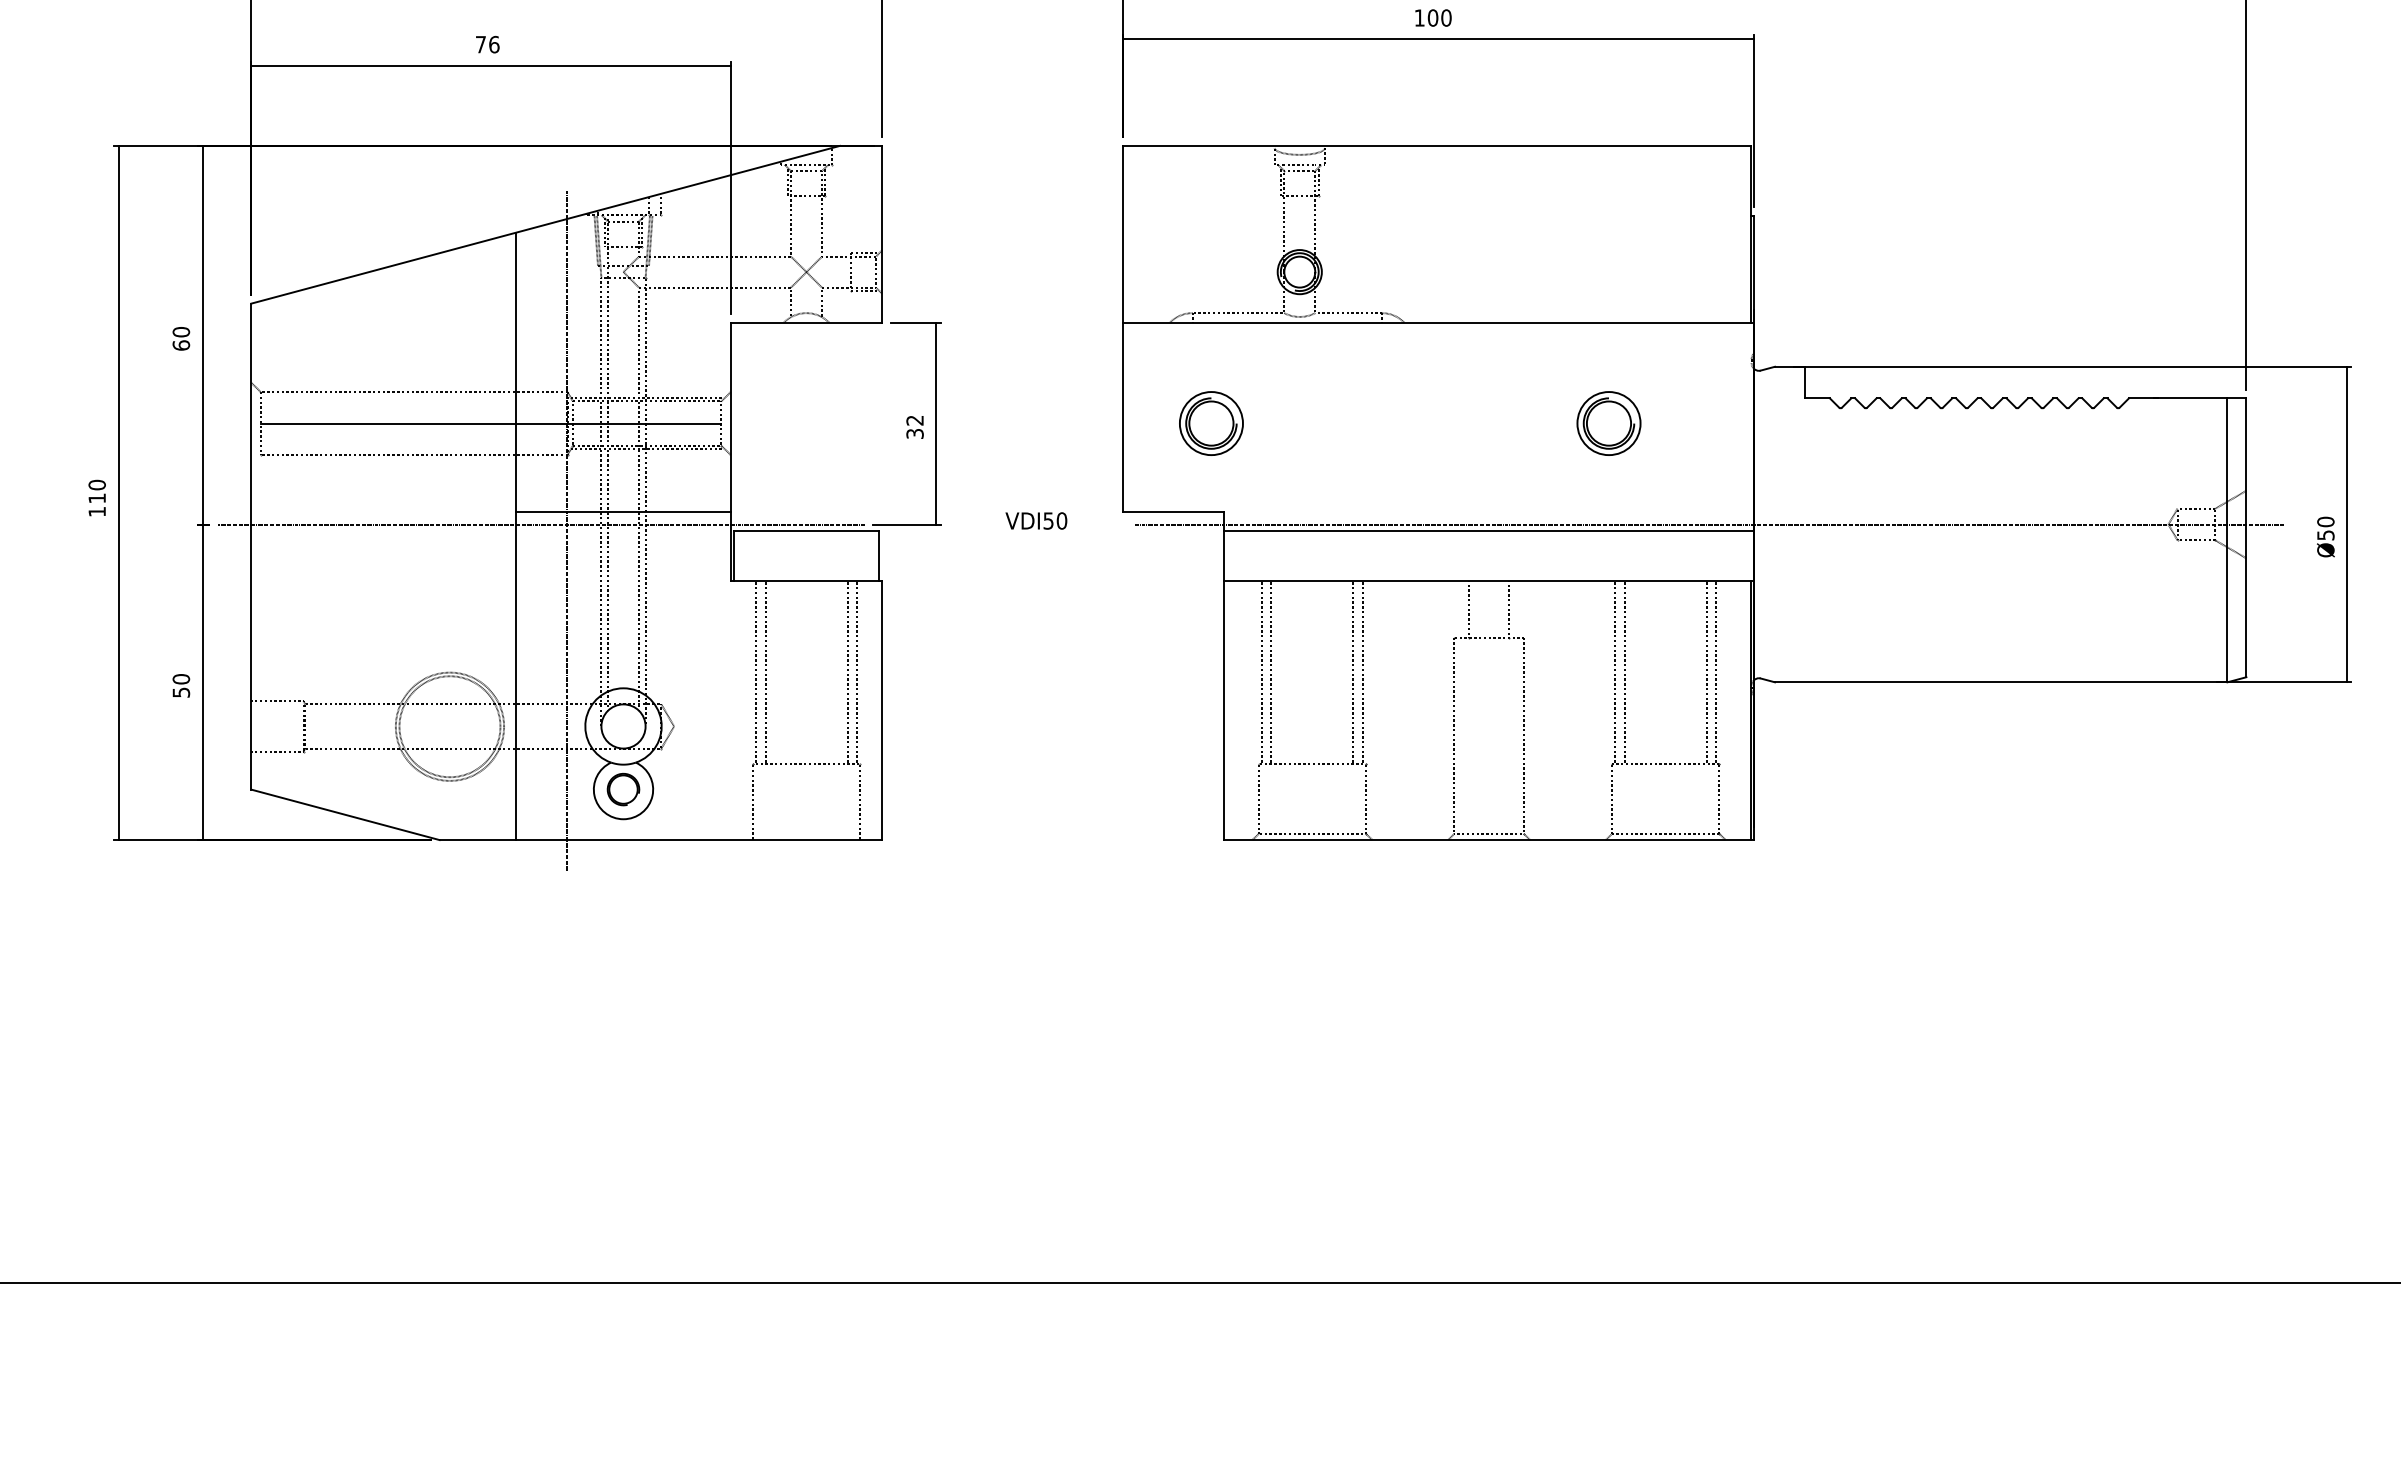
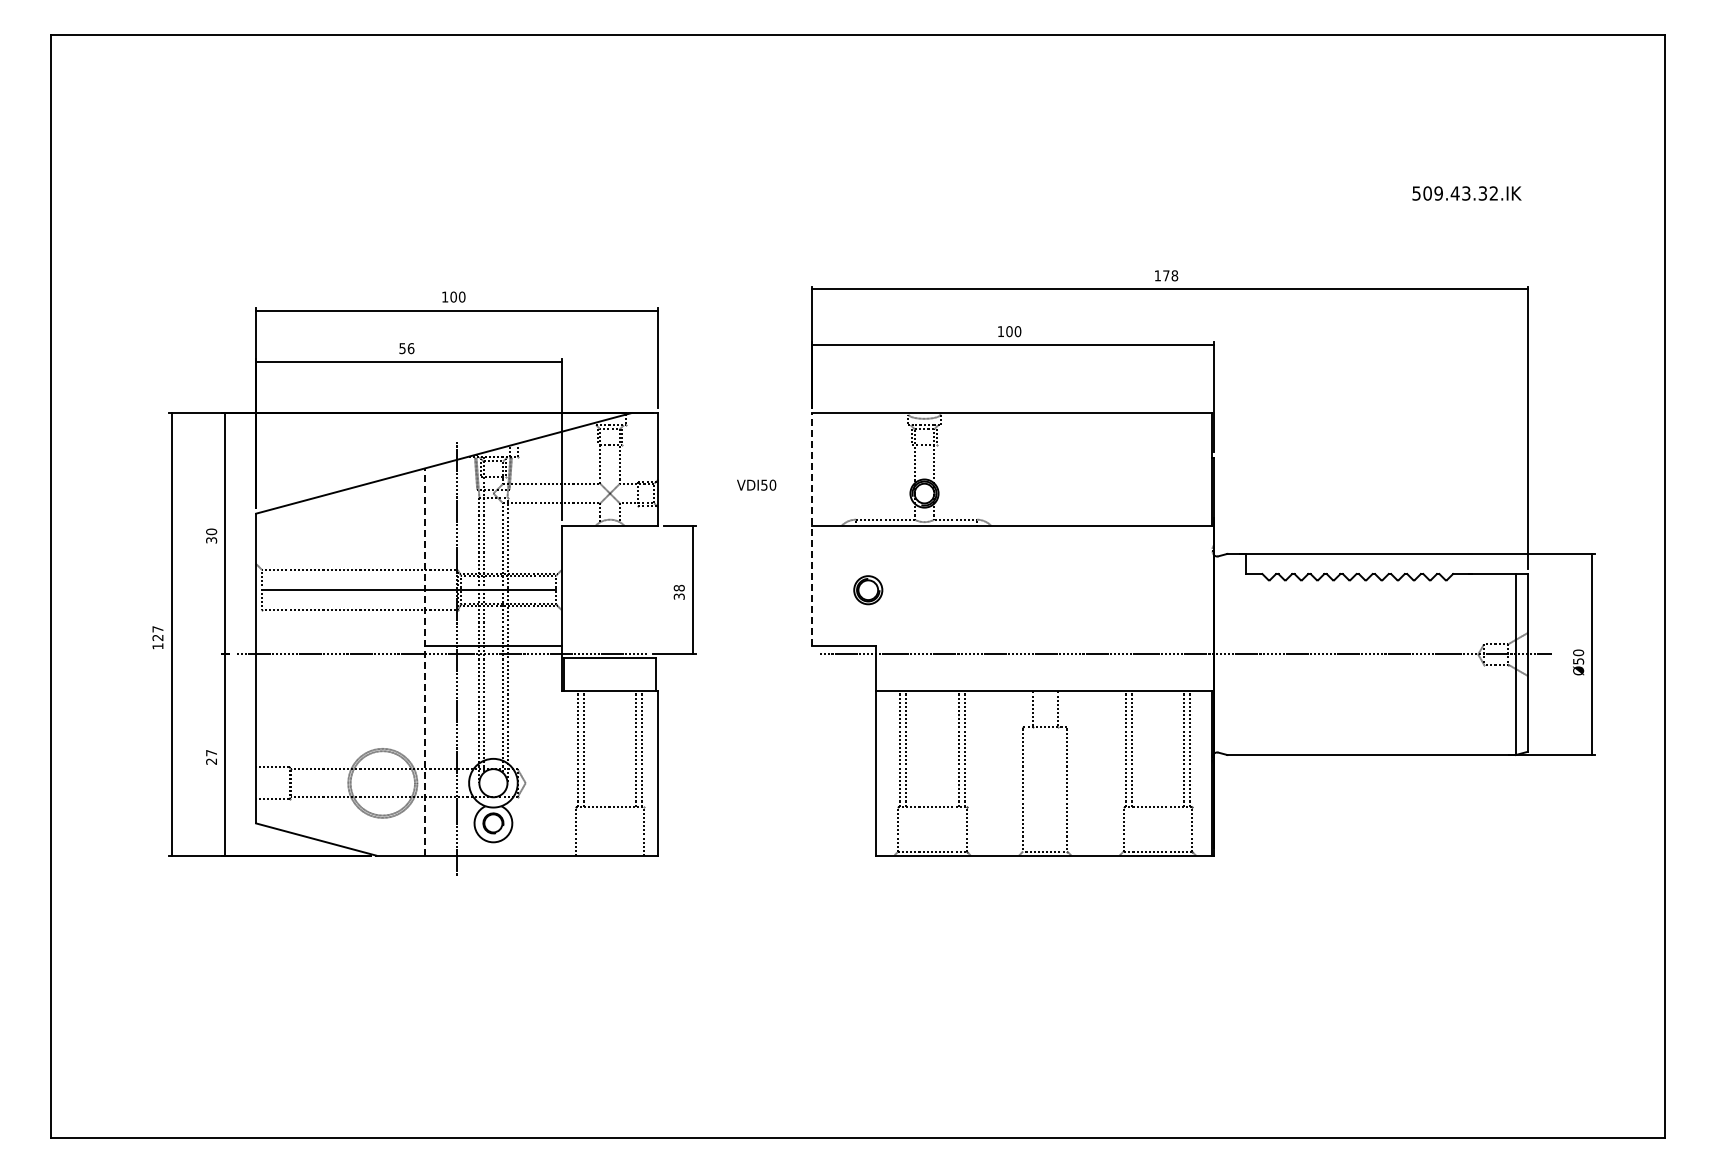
text: (480, 44) -> (402, 348), 76 -> 56
line: (1122, 328) -> (811, 529), solid -> dashed
text: (181, 345) -> (211, 540), 60 -> 30
text: (913, 419) -> (678, 587), 32 -> 38
part: (1211, 424) -> (868, 590), size x0.7
part: (1608, 424) -> (1121, 590), removed
text: (96, 491) -> (157, 633), 110 -> 127
text: (1036, 519) -> (756, 484), moved
line: (1489, 530) -> (1045, 658), removed
line: (516, 537) -> (425, 662), solid -> dashed
text: (181, 684) -> (211, 756), 50 -> 27

